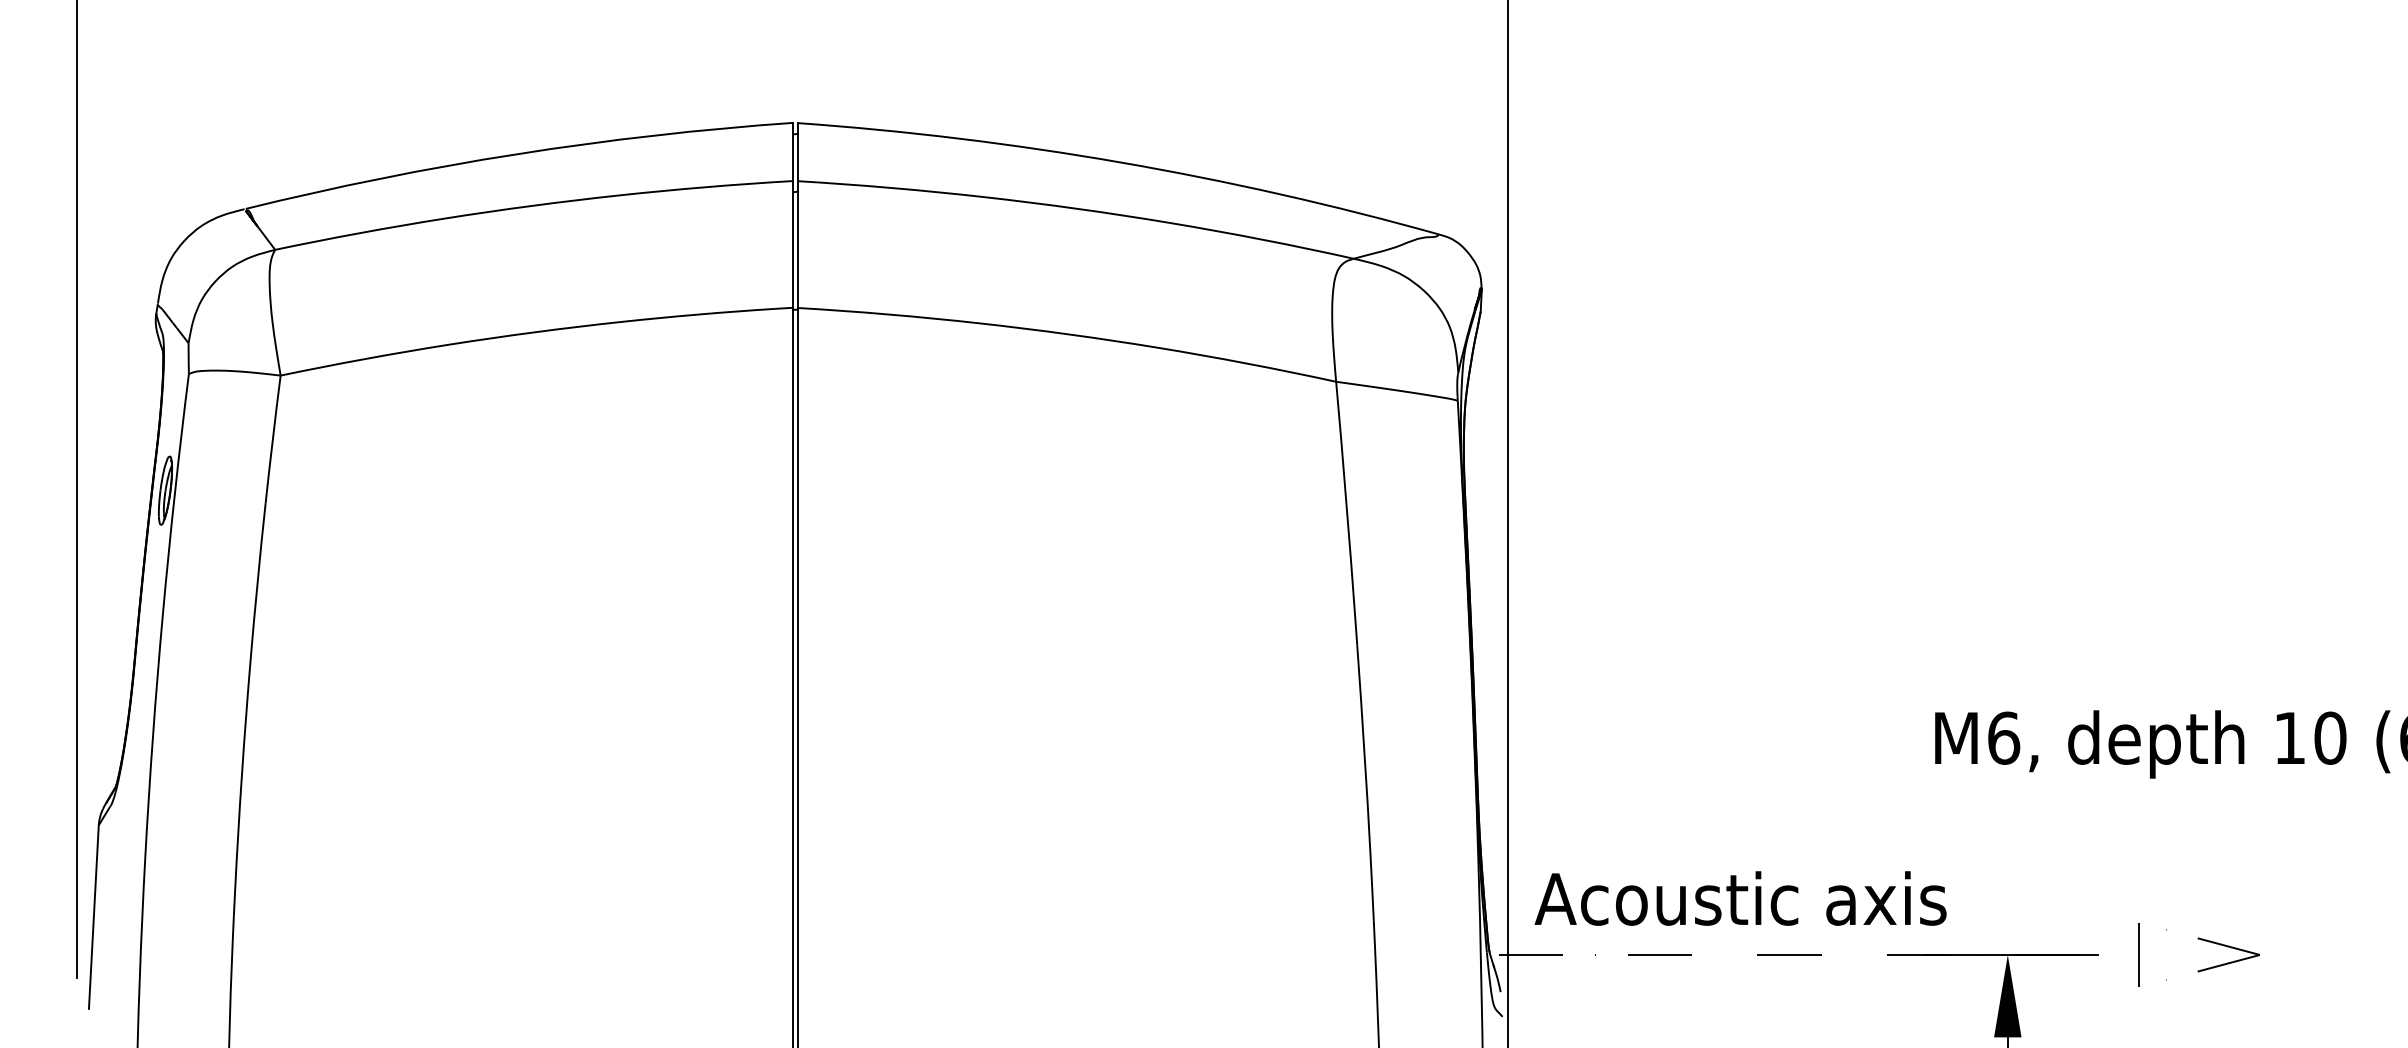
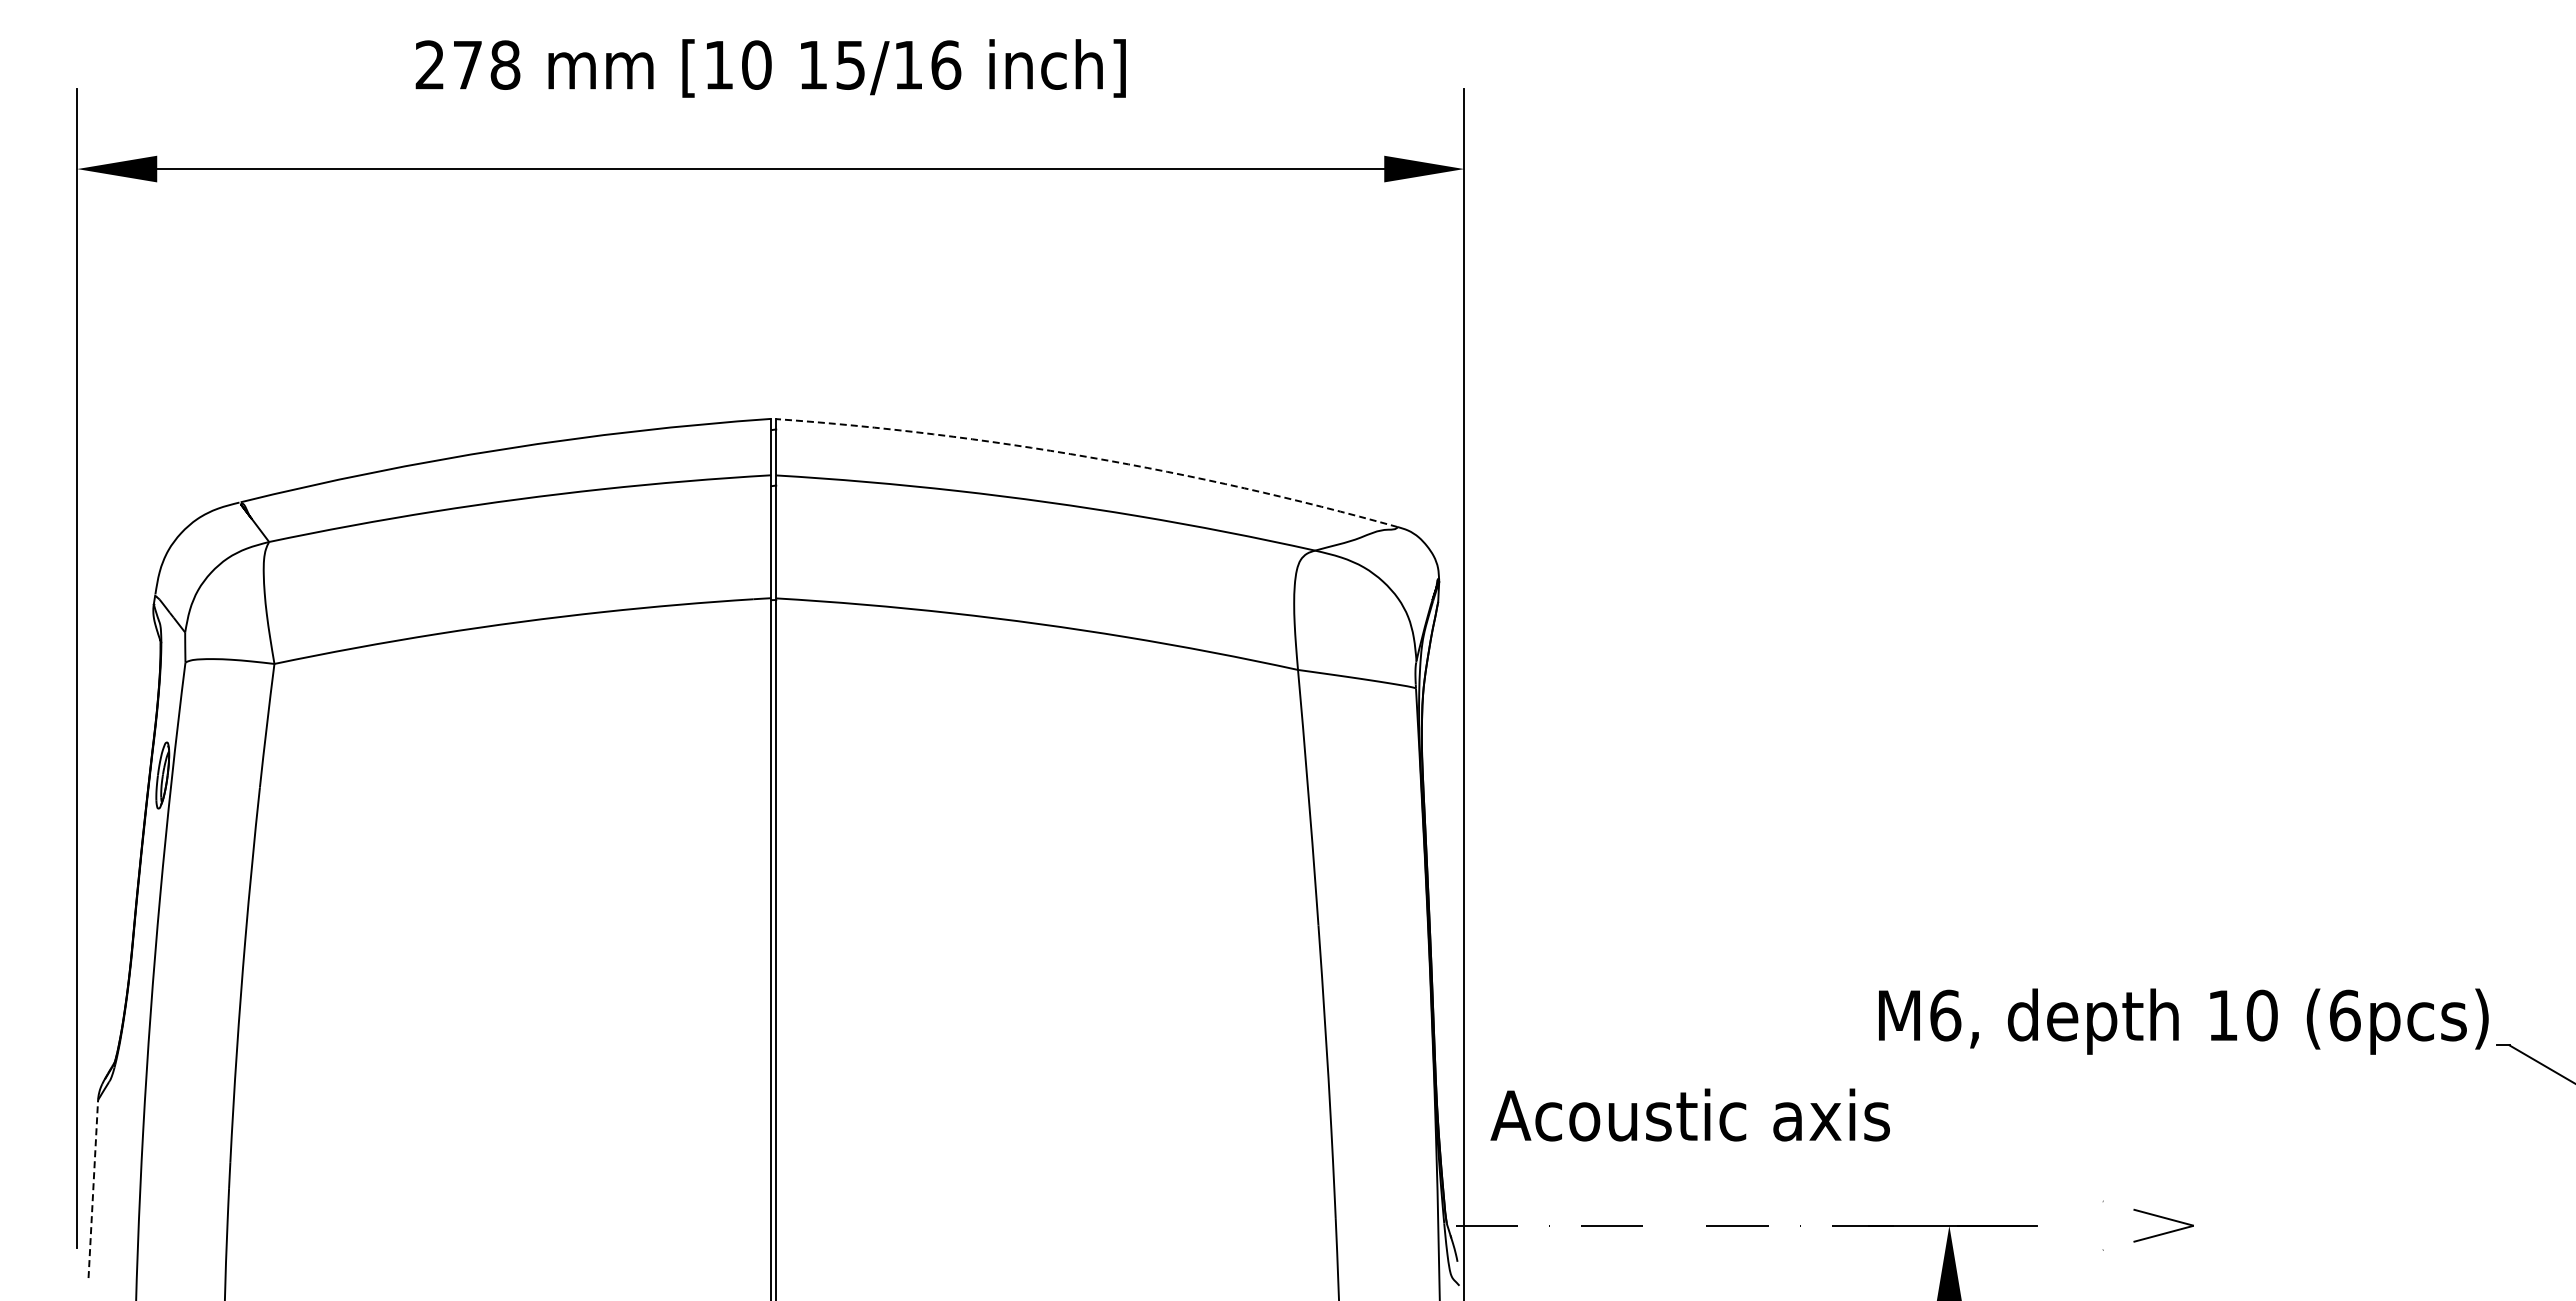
arc: (1121, 162) -> (1089, 457), solid -> dashed
text: (1739, 897) -> (1689, 1114), moved
line: (94, 916) -> (93, 1188), solid -> dashed
line: (2138, 954) -> (2076, 1225), removed

